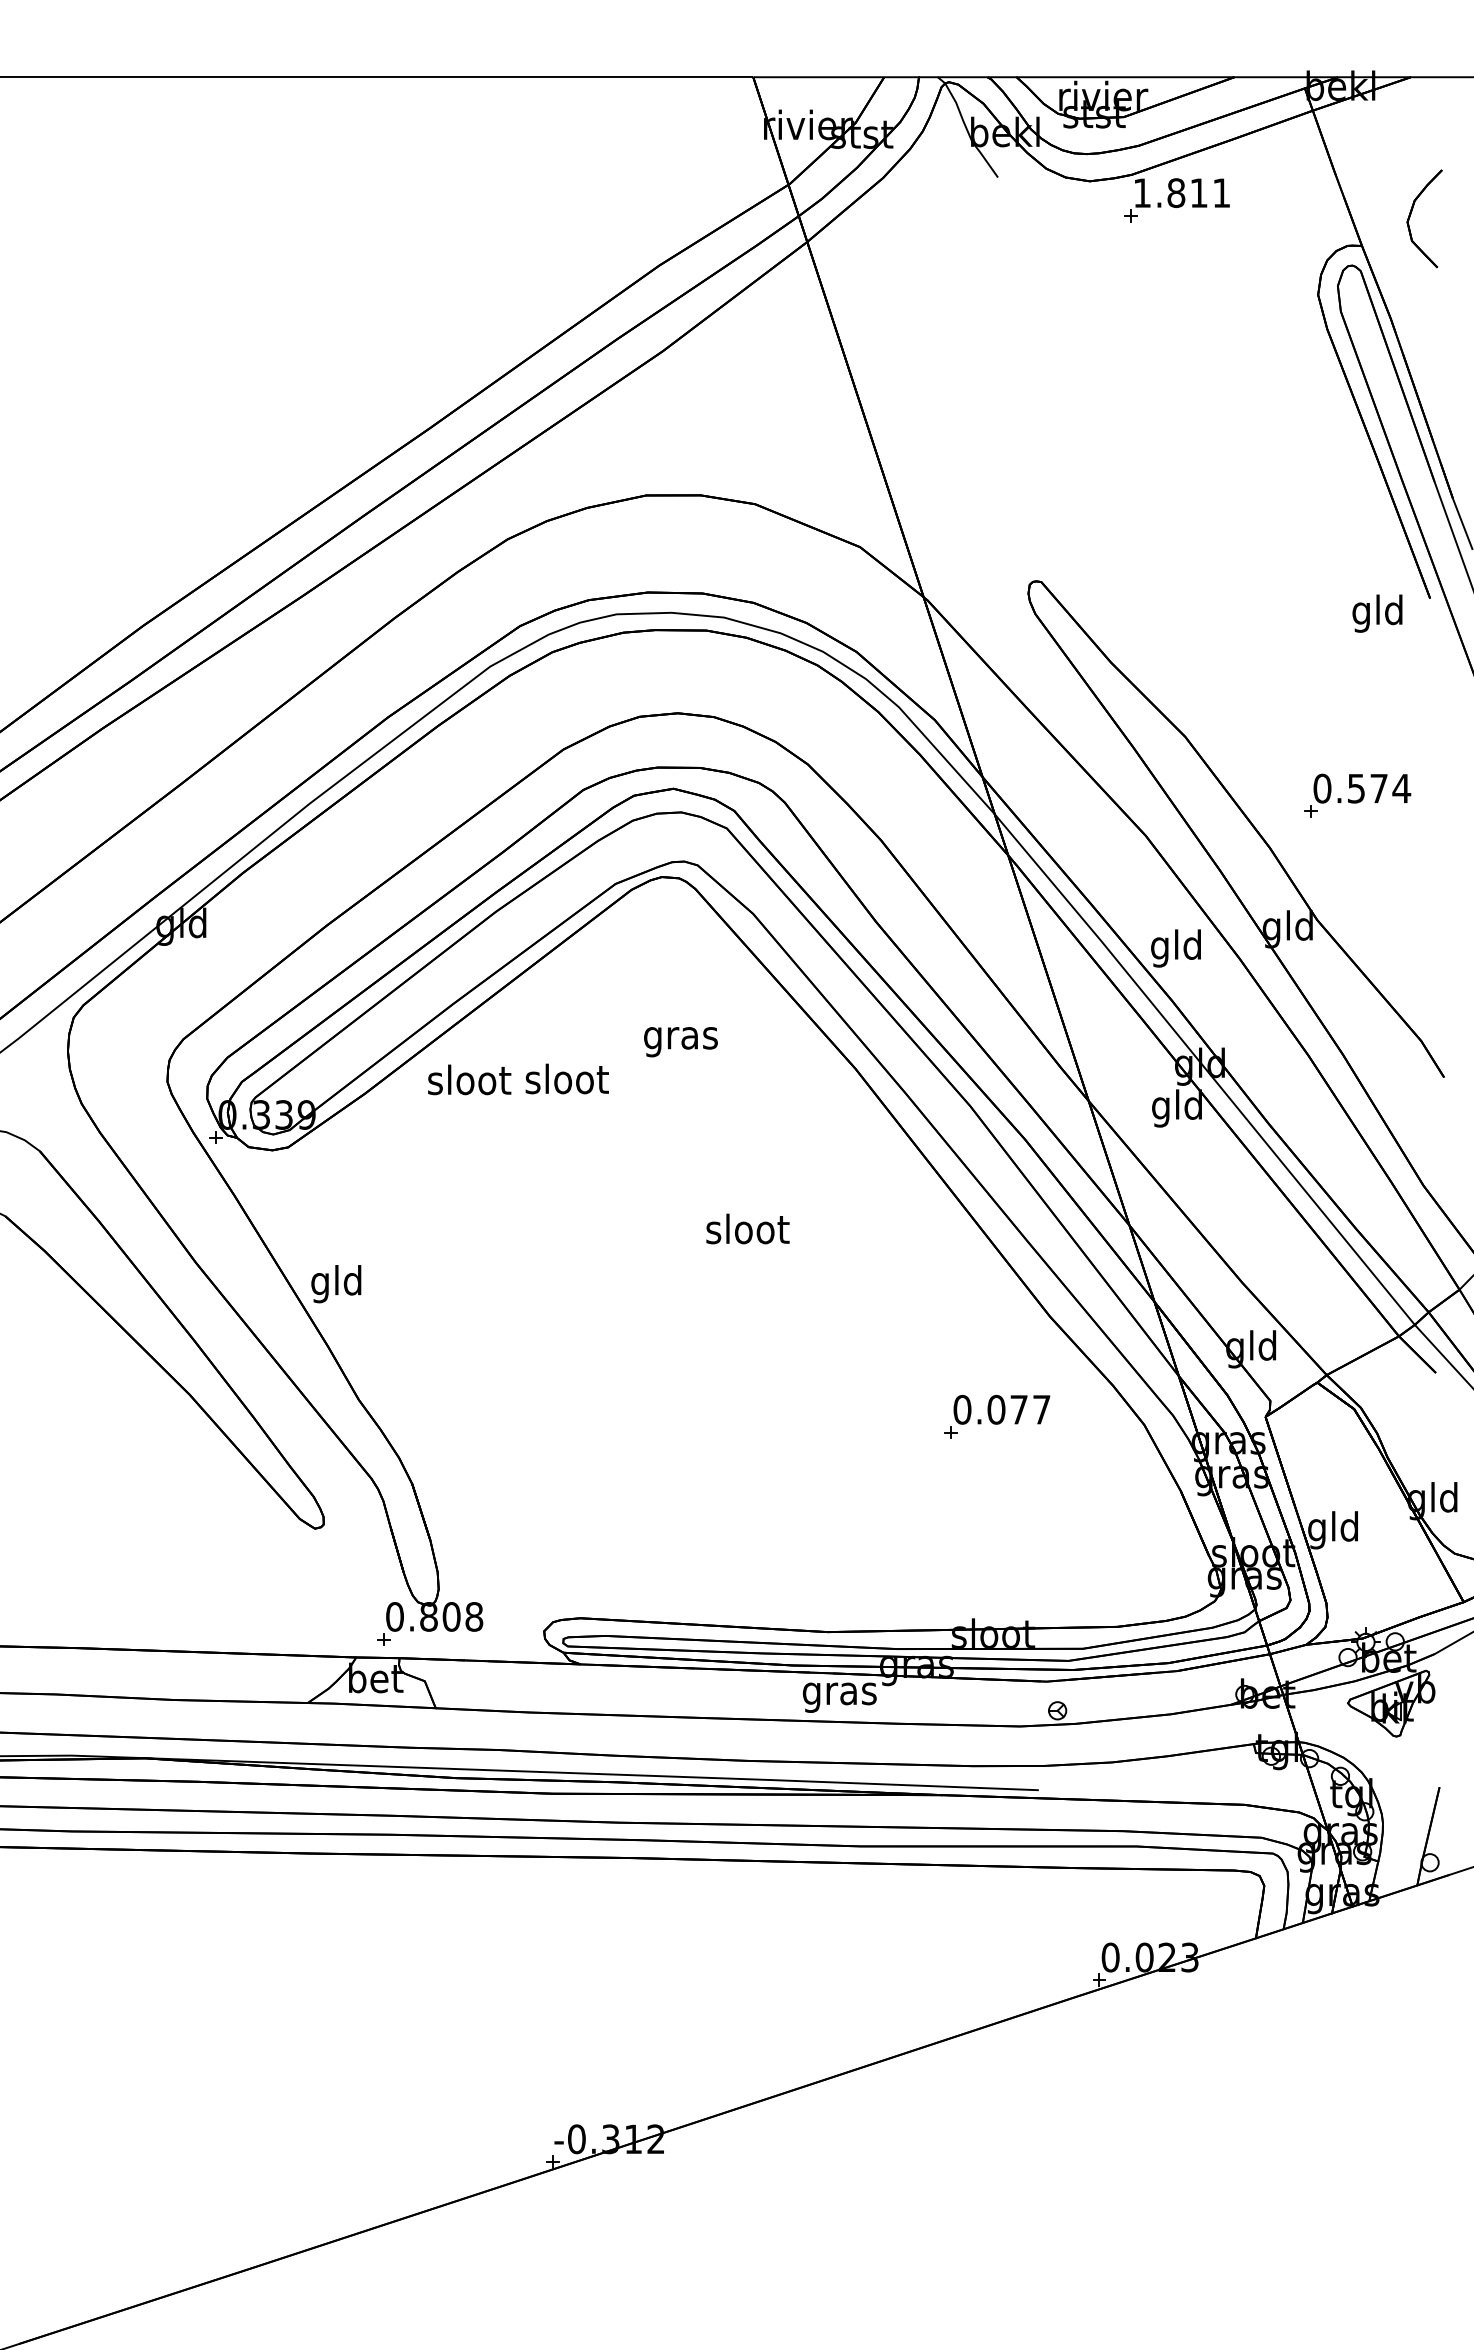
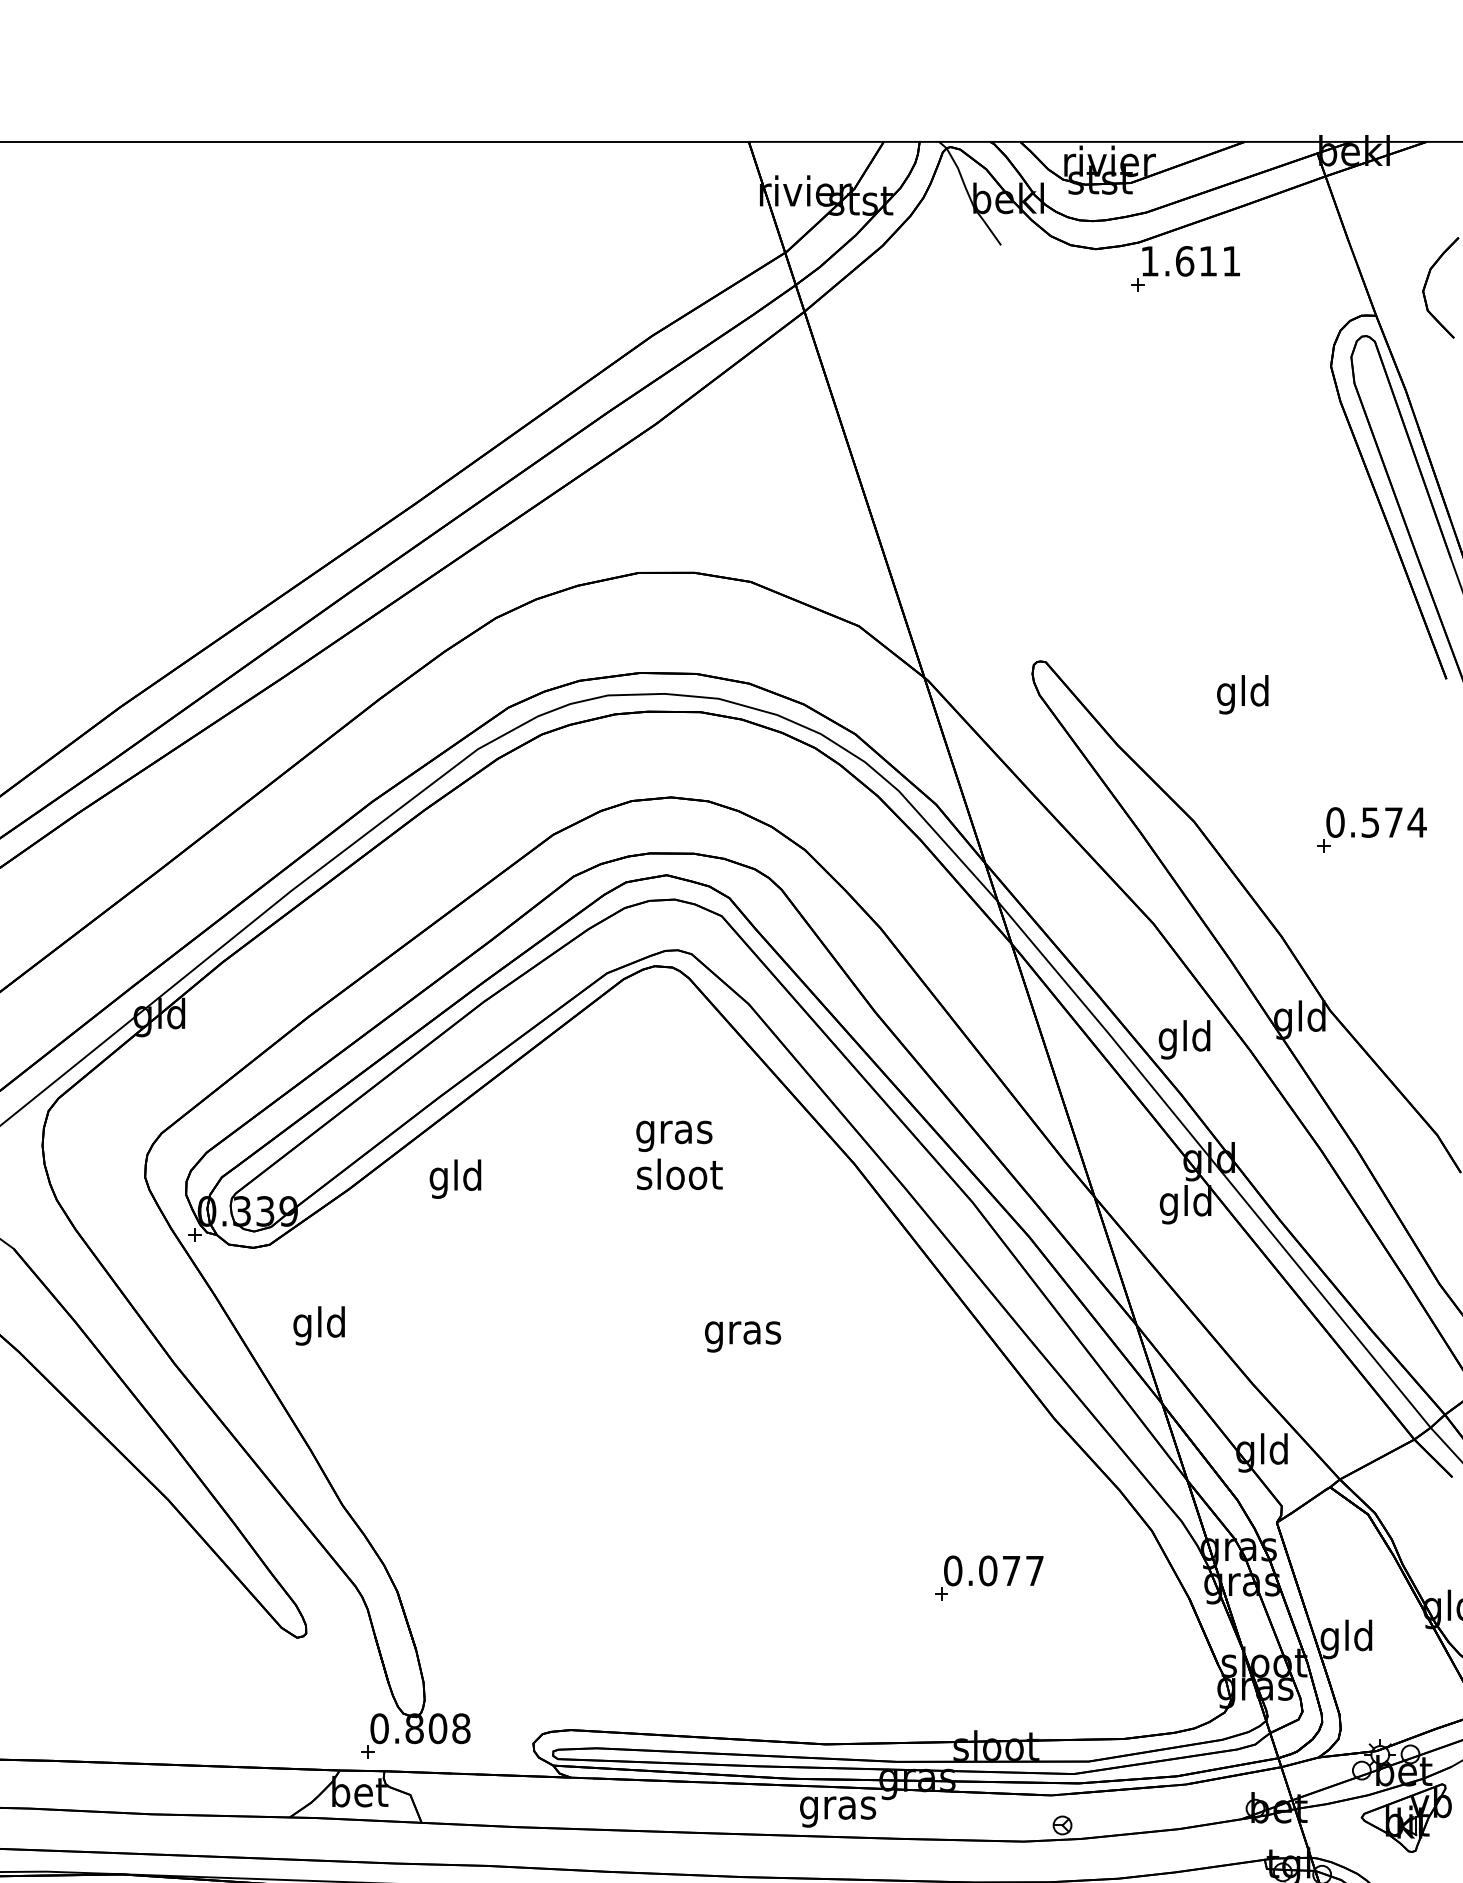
text: (1176, 192) -> (1185, 260), 1.811 -> 1.611
text: (1377, 613) -> (1242, 694), moved
part: (1357, 795) -> (1371, 829), moved
text: (566, 1078) -> (679, 1173), moved
text: (469, 1083) -> (456, 1178), sloot -> gld
text: (747, 1232) -> (742, 1332), sloot -> gras
text: (336, 1284) -> (319, 1326), moved
part: (997, 1416) -> (989, 1577), moved

